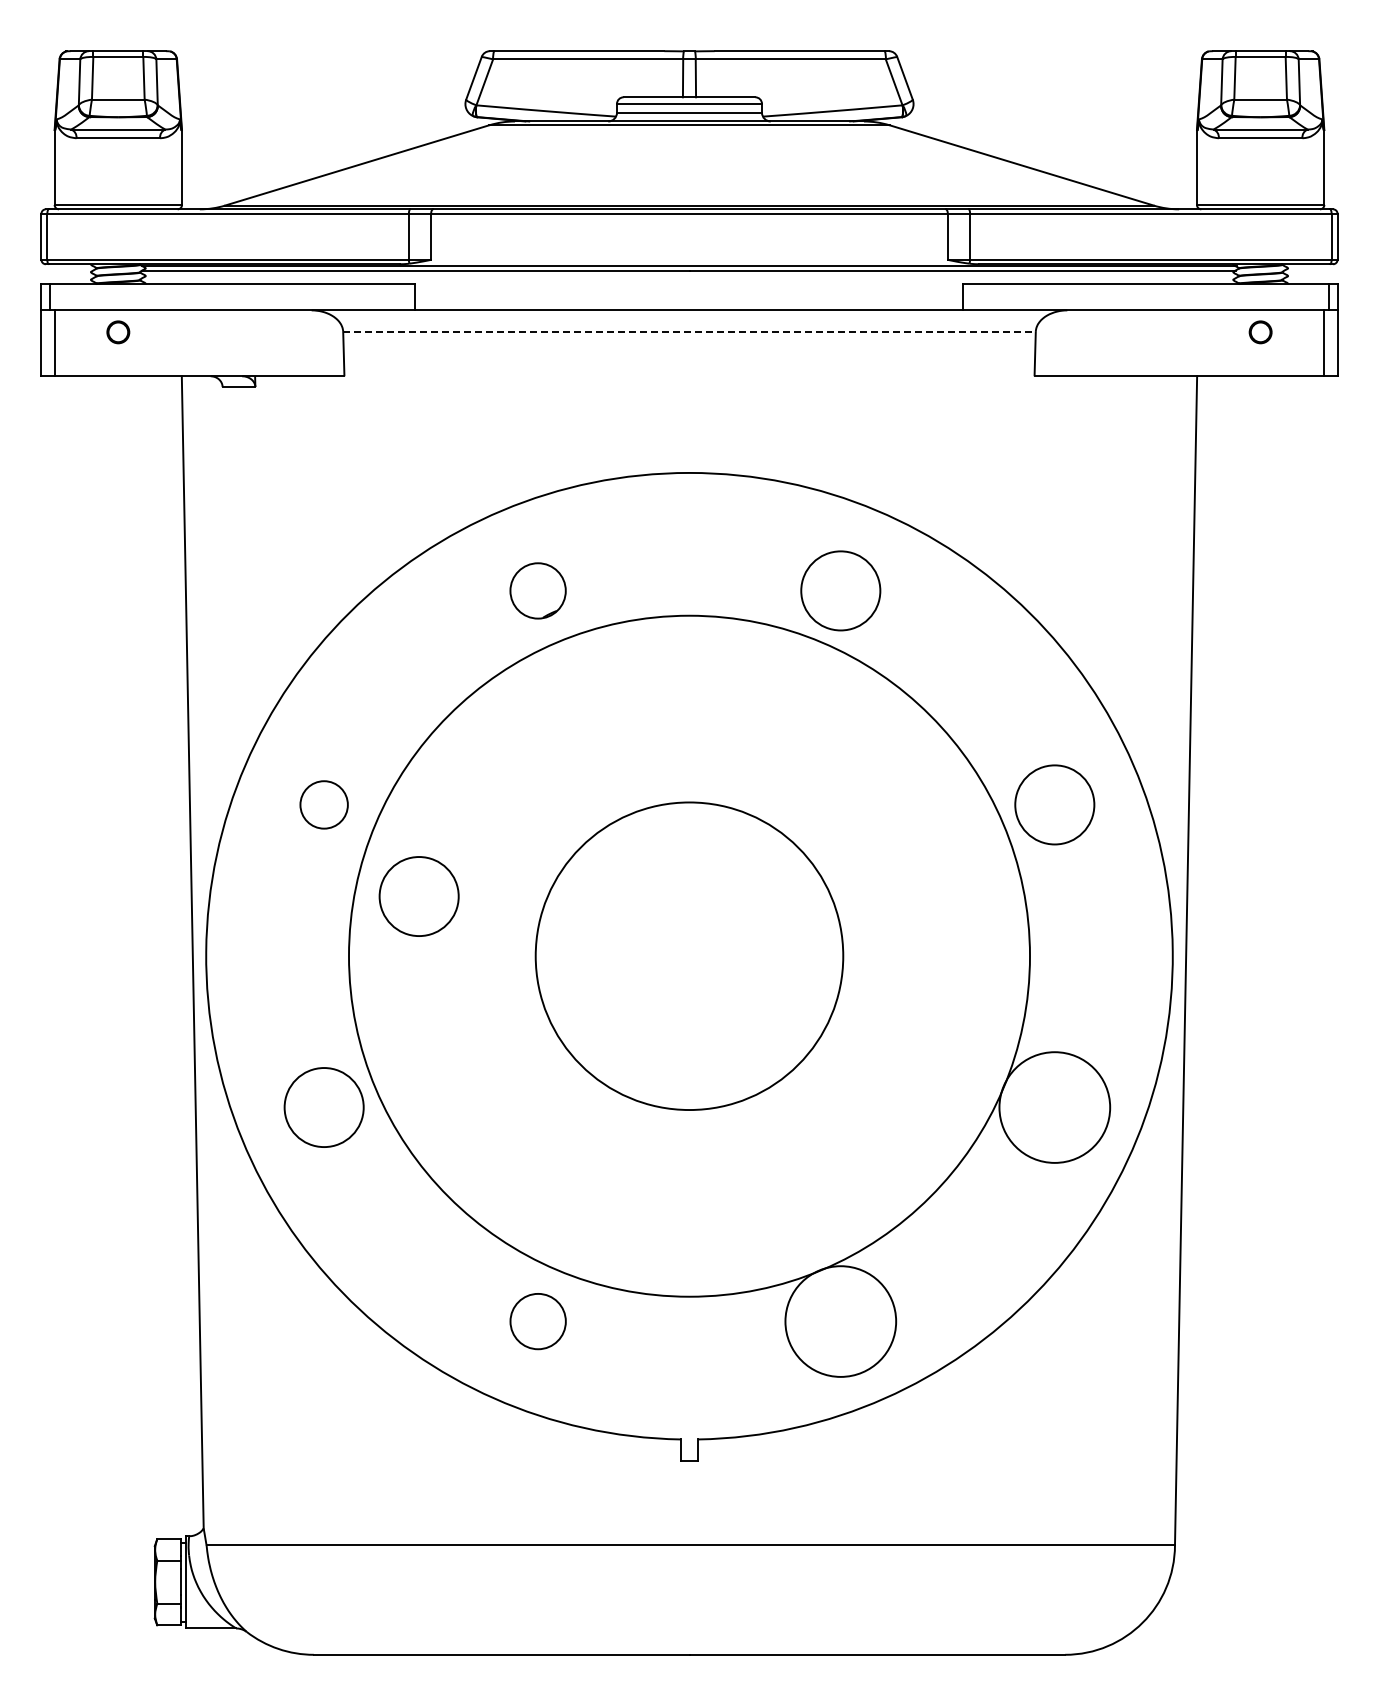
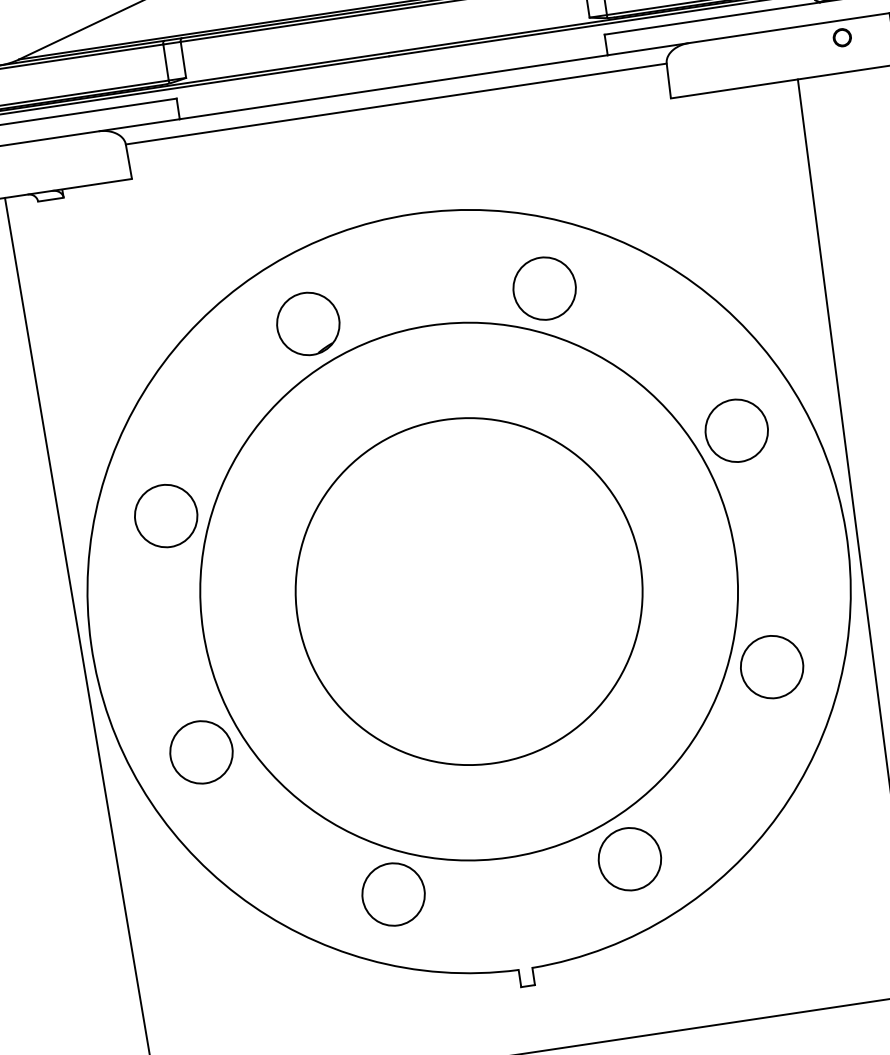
line: (690, 331) -> (397, 103), dashed -> solid
part: (537, 590) -> (307, 323), size x1.43
circle: (323, 804) -> (165, 515), size x1.67
circle: (418, 896) -> (250, 576), removed
circle: (689, 955) -> (469, 591), size x1.43
circle: (1054, 1107) -> (771, 667), size x0.71
circle: (537, 1321) -> (393, 894), size x1.43
circle: (840, 1321) -> (629, 859), size x0.71

